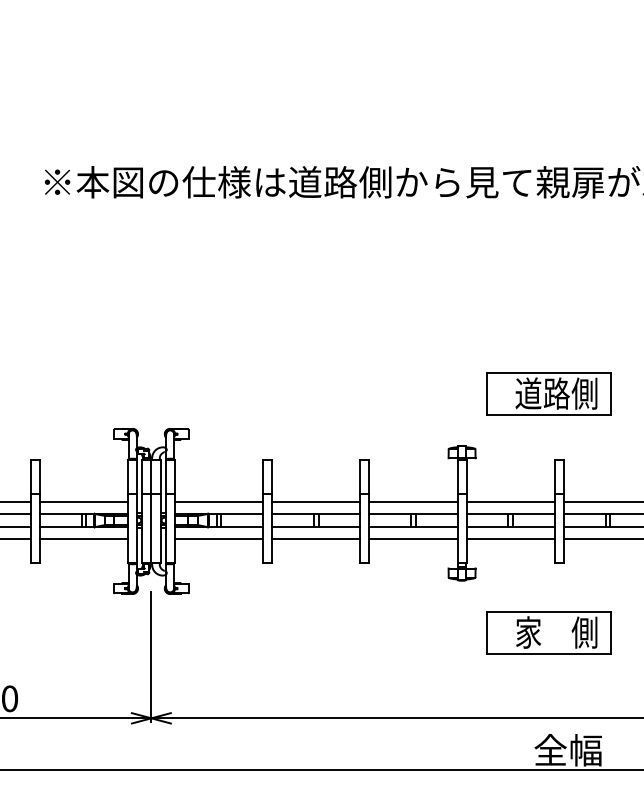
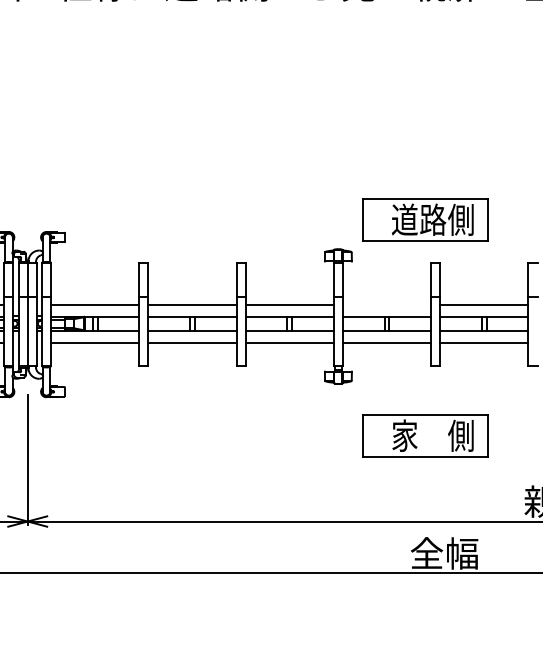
part: (548, 393) -> (424, 219), moved
line: (510, 501) -> (386, 304), removed

